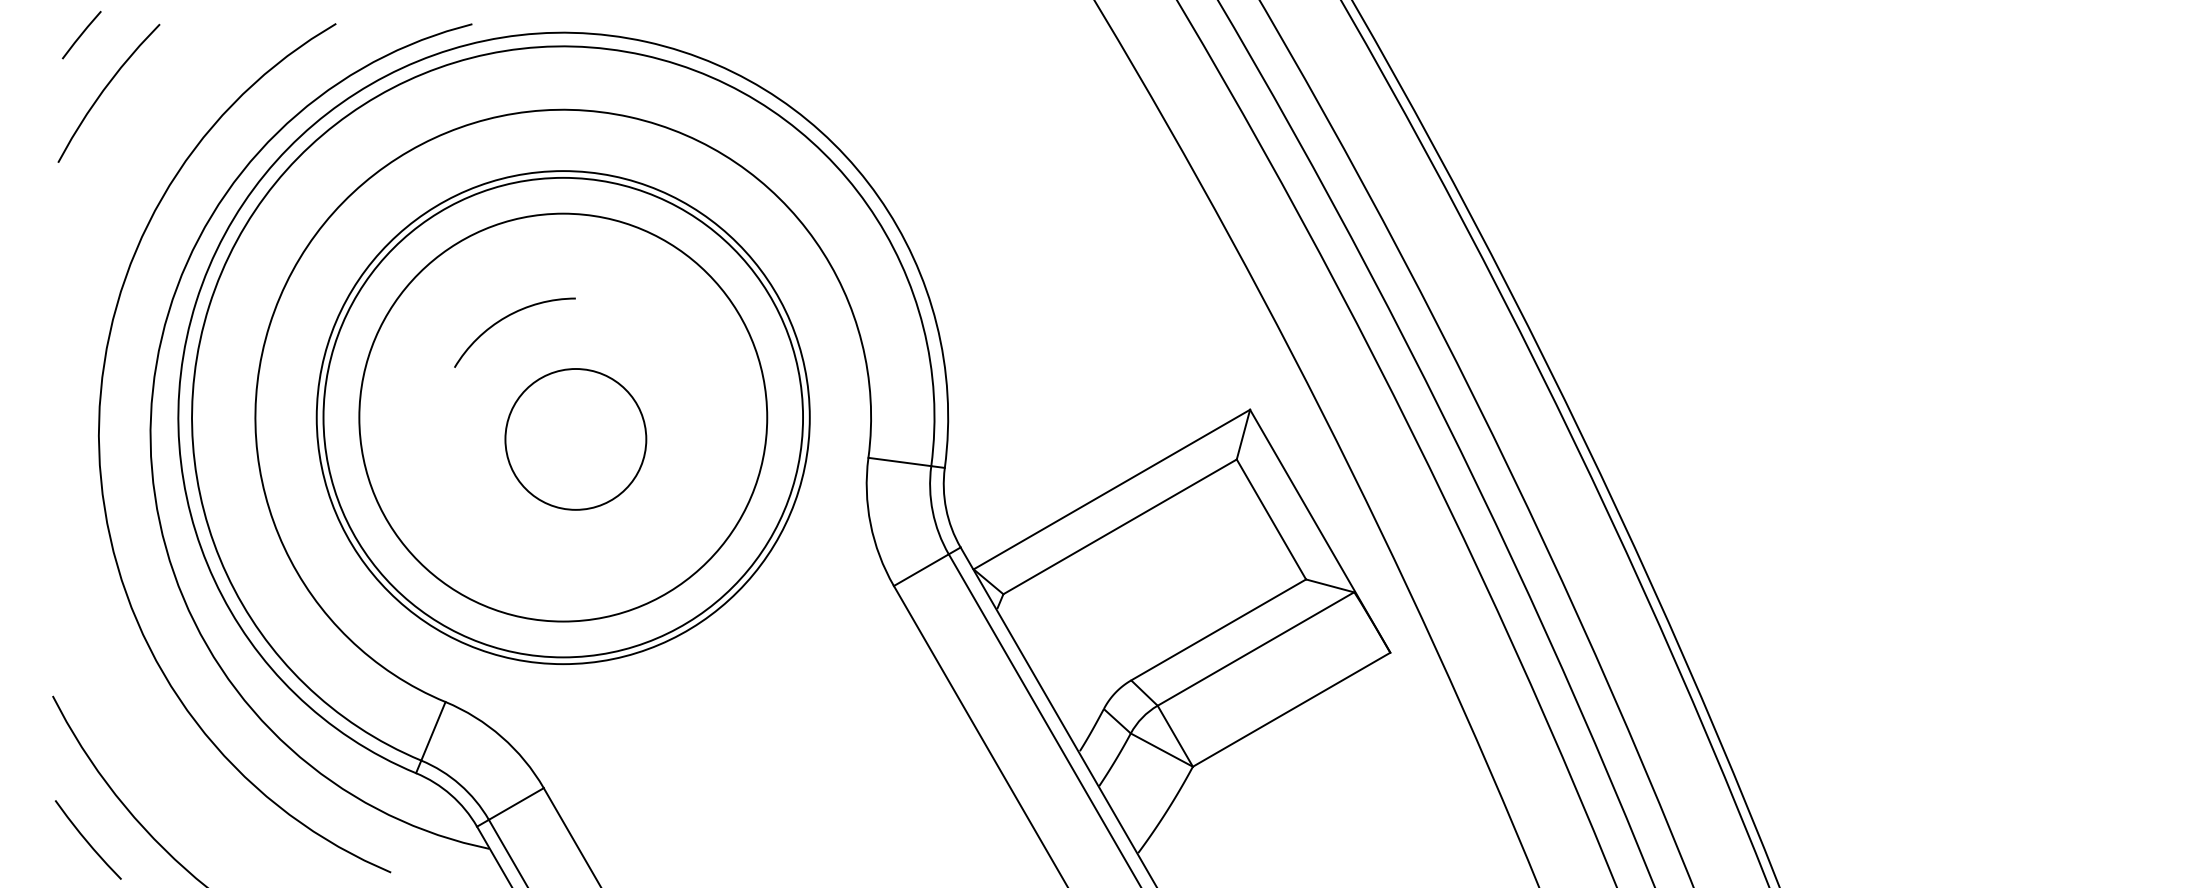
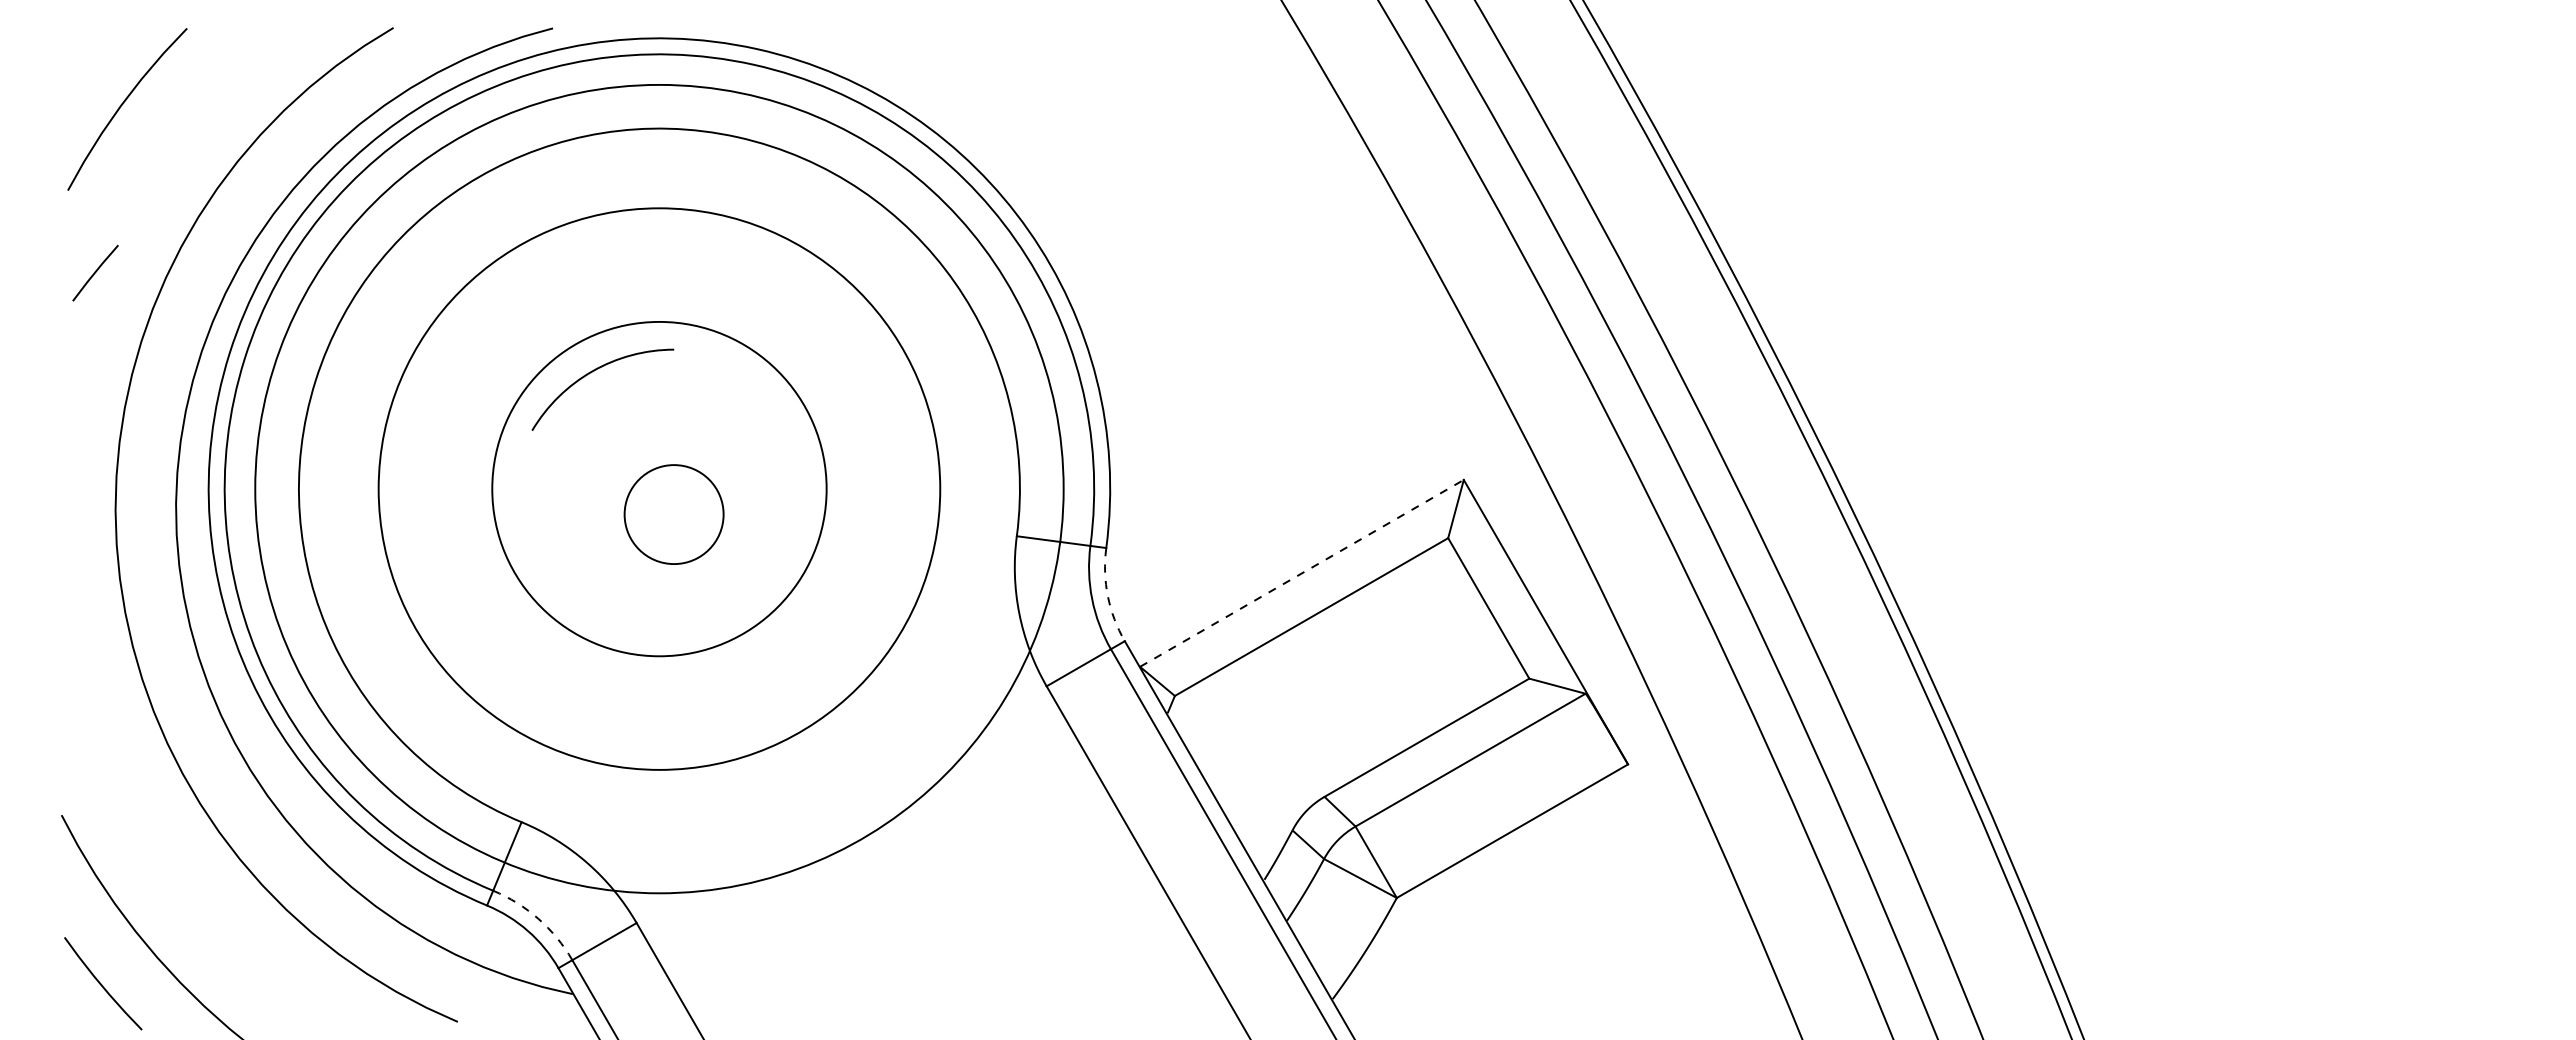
line: (81, 34) -> (95, 272), moved
circle: (563, 417) -> (659, 488), size x0.7
circle: (563, 417) -> (659, 488), size x1.4
circle: (575, 439) -> (673, 514), size x0.6
line: (1111, 489) -> (1301, 573), solid -> dashed
arc: (945, 509) -> (1107, 596), solid -> dashed
arc: (460, 784) -> (538, 918), solid -> dashed

